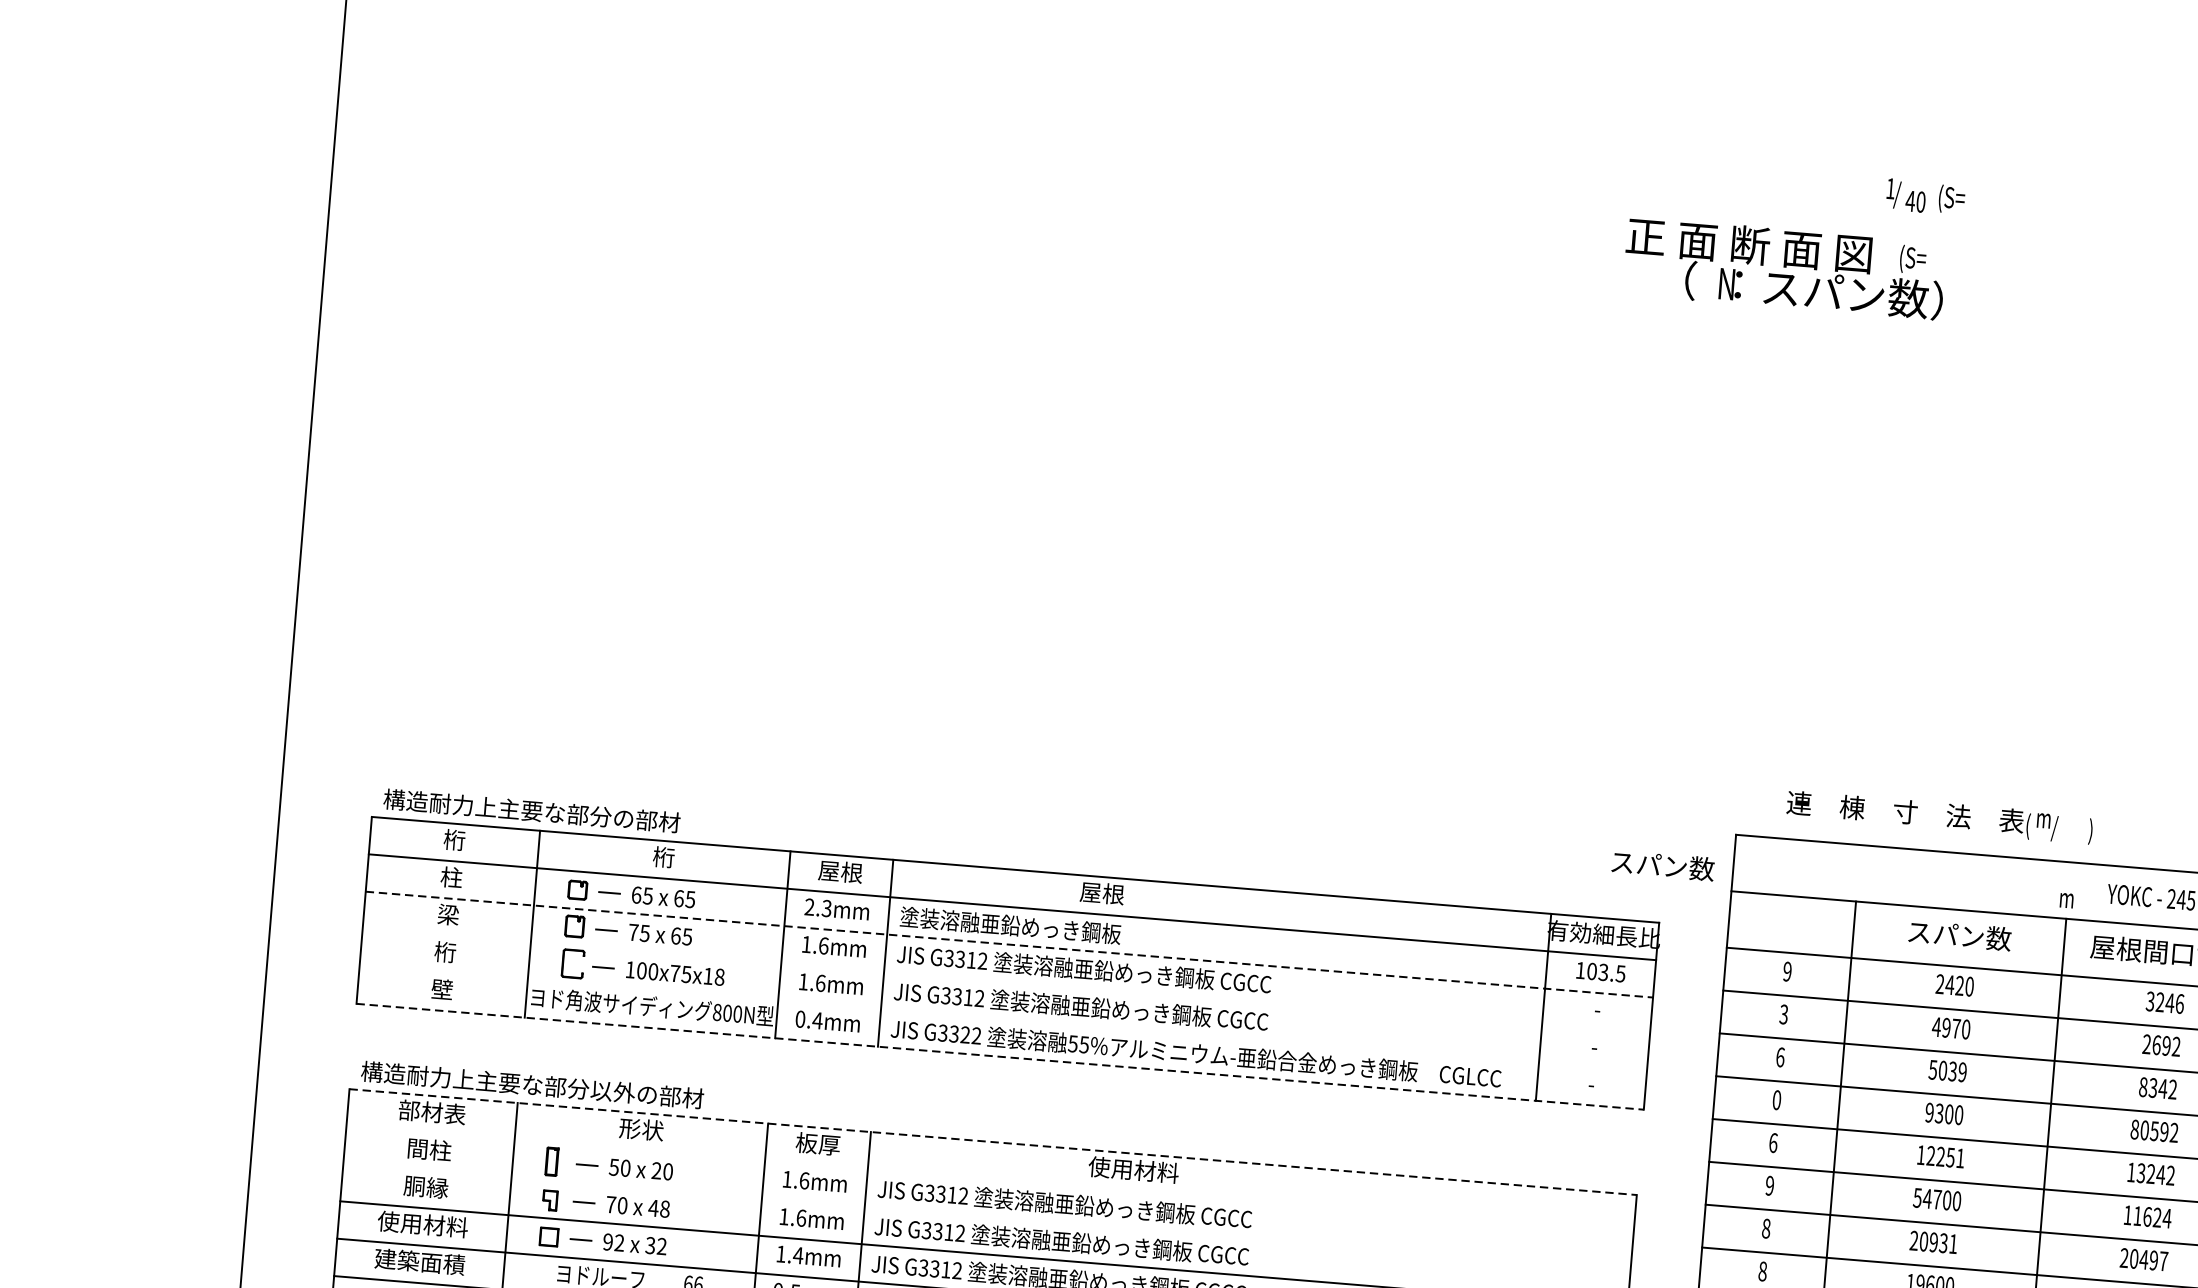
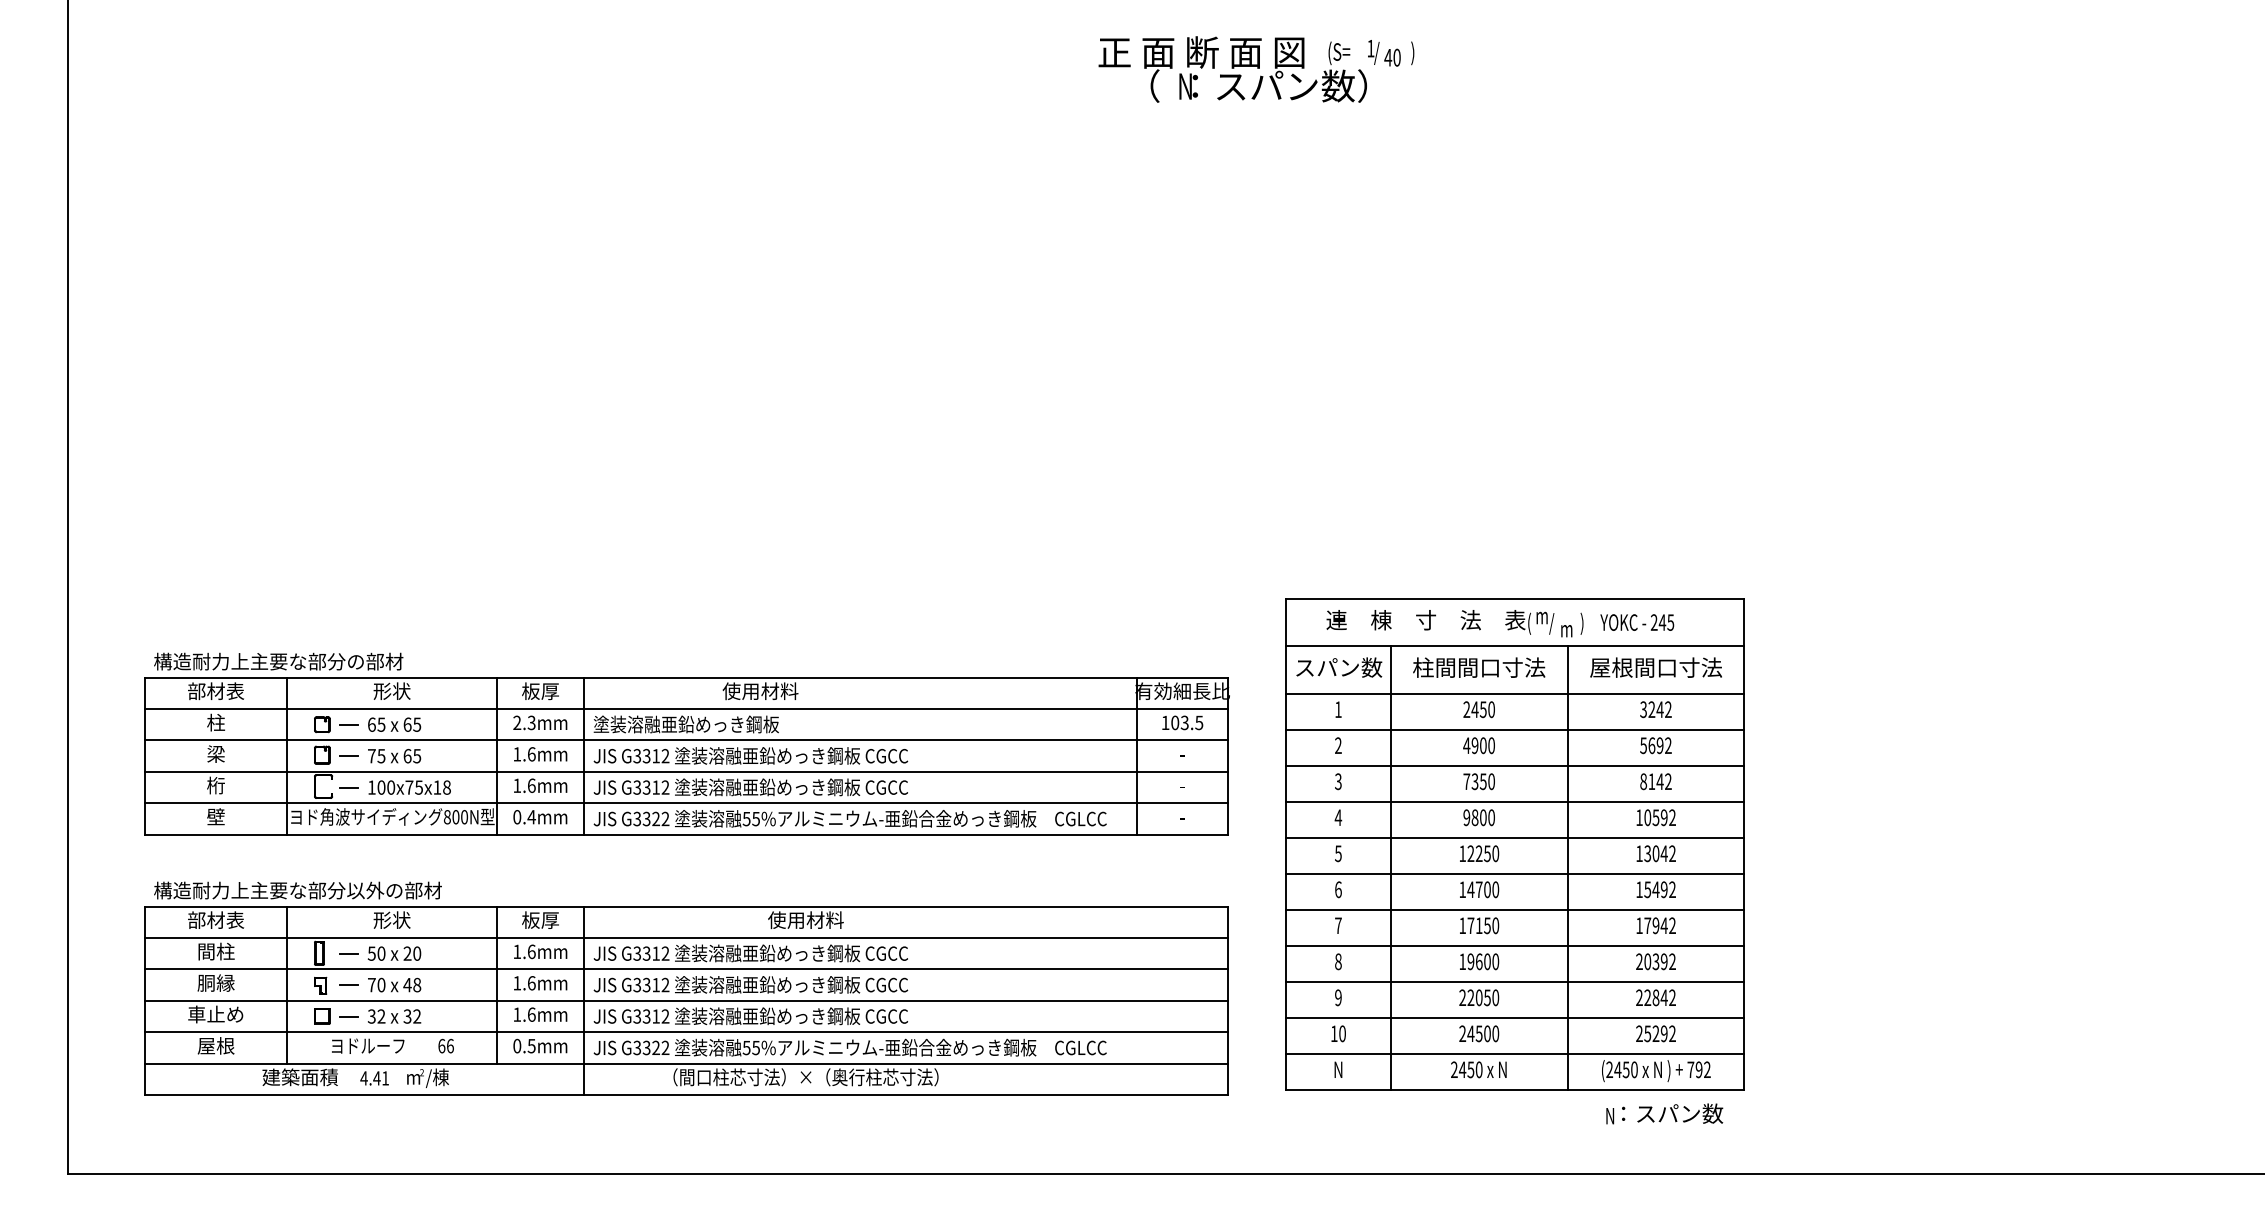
text: (1951, 199) -> (1422, 53), (S= -> )
text: (1784, 268) -> (1232, 69), moved
text: (1939, 817) -> (1454, 622), moved
text: (455, 840) -> (216, 691), 桁 -> 部材表
text: (663, 857) -> (391, 691), 桁 -> 形状
text: (1663, 865) -> (1339, 667), moved
text: (840, 872) -> (540, 691), 屋根 -> 板厚
text: (1102, 893) -> (760, 691), 屋根 -> 使用材料
text: (1959, 935) -> (1479, 667), スパン数 -> 柱間間口寸法
line: (1010, 944) -> (687, 740), dashed -> solid
text: (1787, 971) -> (1338, 709), 9 -> 1
line: (1006, 981) -> (686, 771), added
text: (1958, 985) -> (1482, 709), 2420 -> 2450
text: (2180, 1003) -> (1668, 709), 3246 -> 3242
text: (1783, 1015) -> (1338, 746), 3 -> 2
line: (1003, 1019) -> (686, 803), added
text: (1956, 1028) -> (1483, 745), 4970 -> 4900
text: (2146, 1044) -> (1643, 745), 2692 -> 5692
line: (1001, 1056) -> (687, 834), dashed -> solid
text: (1780, 1057) -> (1338, 781), 6 -> 3
text: (1947, 1070) -> (1478, 781), 5039 -> 7350
text: (2152, 1087) -> (1651, 781), 8342 -> 8142
text: (1777, 1099) -> (1338, 817), 0 -> 4
text: (1938, 1113) -> (1474, 817), 9300 -> 9800
text: (2134, 1129) -> (1639, 817), 80592 -> 10592
line: (994, 1142) -> (687, 906), dashed -> solid
text: (1773, 1142) -> (1338, 853), 6 -> 5
text: (1960, 1158) -> (1495, 853), 12251 -> 12250
text: (2150, 1173) -> (1655, 853), 13242 -> 13042
line: (989, 1178) -> (686, 937), added
text: (1770, 1185) -> (1338, 889), 9 -> 6
text: (1917, 1197) -> (1462, 889), 54700 -> 14700
line: (986, 1216) -> (686, 969), added
text: (2152, 1217) -> (1660, 889), 11624 -> 15492
text: (422, 1224) -> (215, 1014), 使用材料 -> 車止め
text: (1766, 1228) -> (1338, 925), 8 -> 7
text: (607, 1242) -> (371, 1016), 92 -> 32
text: (1934, 1242) -> (1479, 925), 20931 -> 17150
text: (798, 1255) -> (531, 1014), 1.4mm -> 1.6mm
text: (2143, 1259) -> (1655, 925), 20497 -> 17942
text: (419, 1261) -> (215, 1045), 建築面積 -> 屋根

